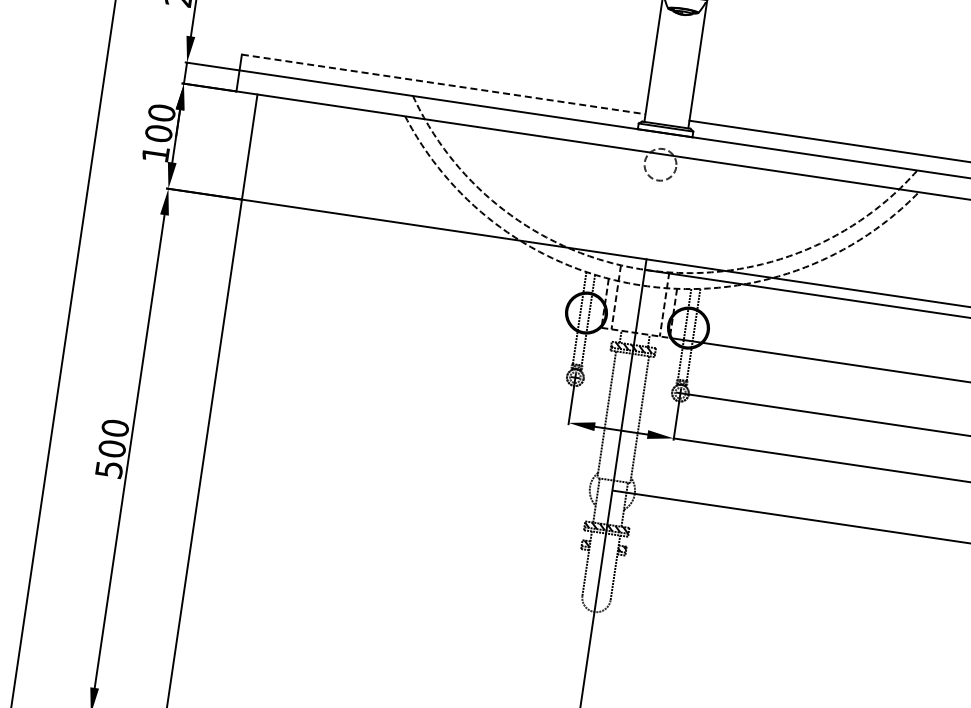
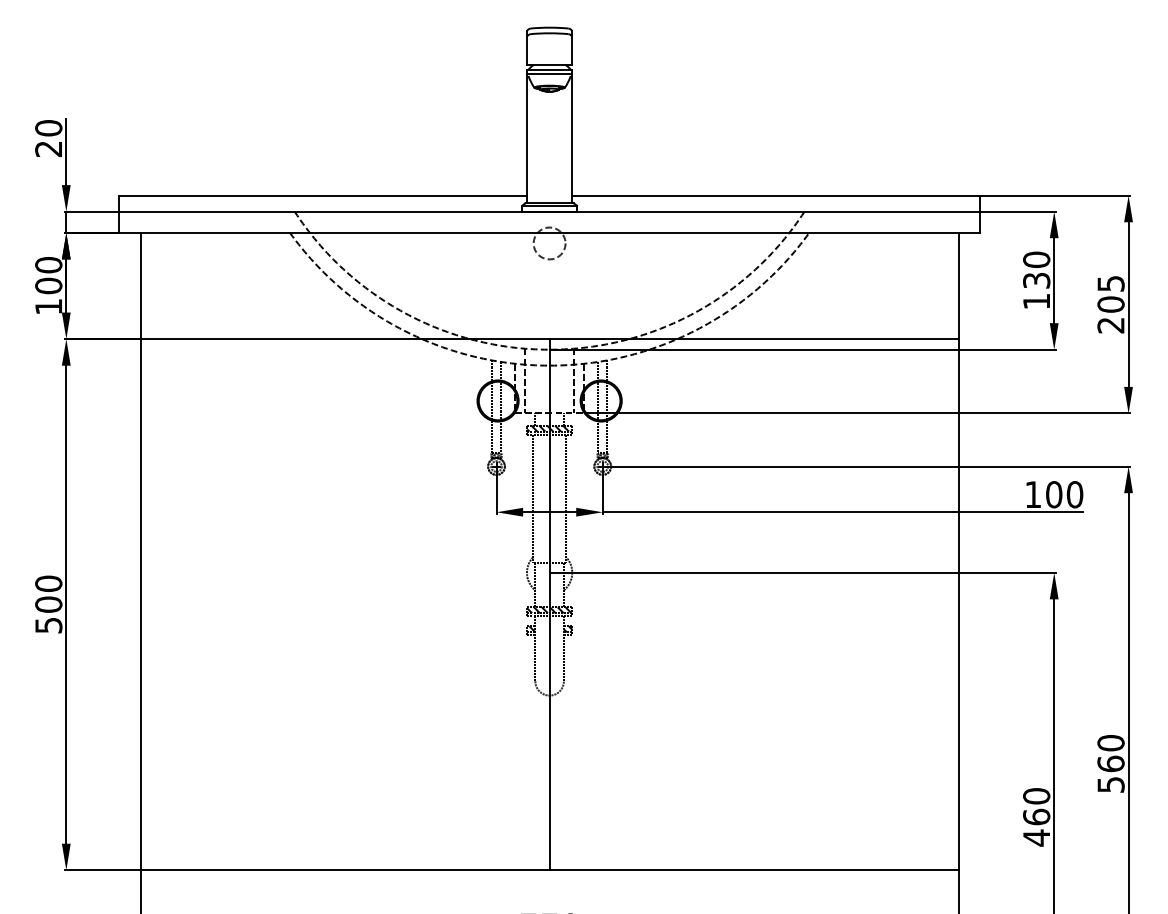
line: (443, 84) -> (323, 195), dashed -> solid

